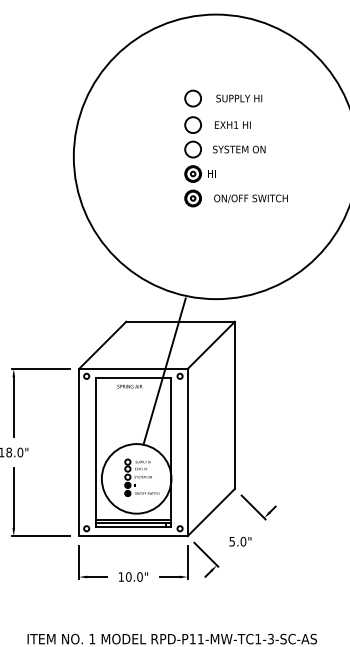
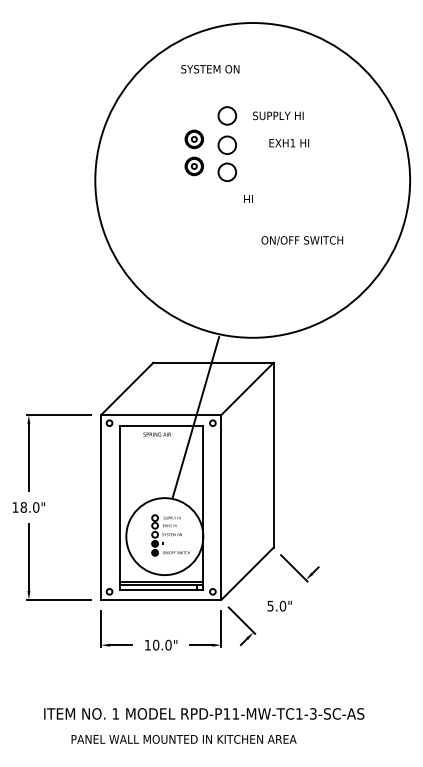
text: (233, 125) -> (289, 143), moved
text: (239, 149) -> (210, 69), moved
part: (192, 185) -> (193, 152), moved
text: (251, 198) -> (302, 240), moved

